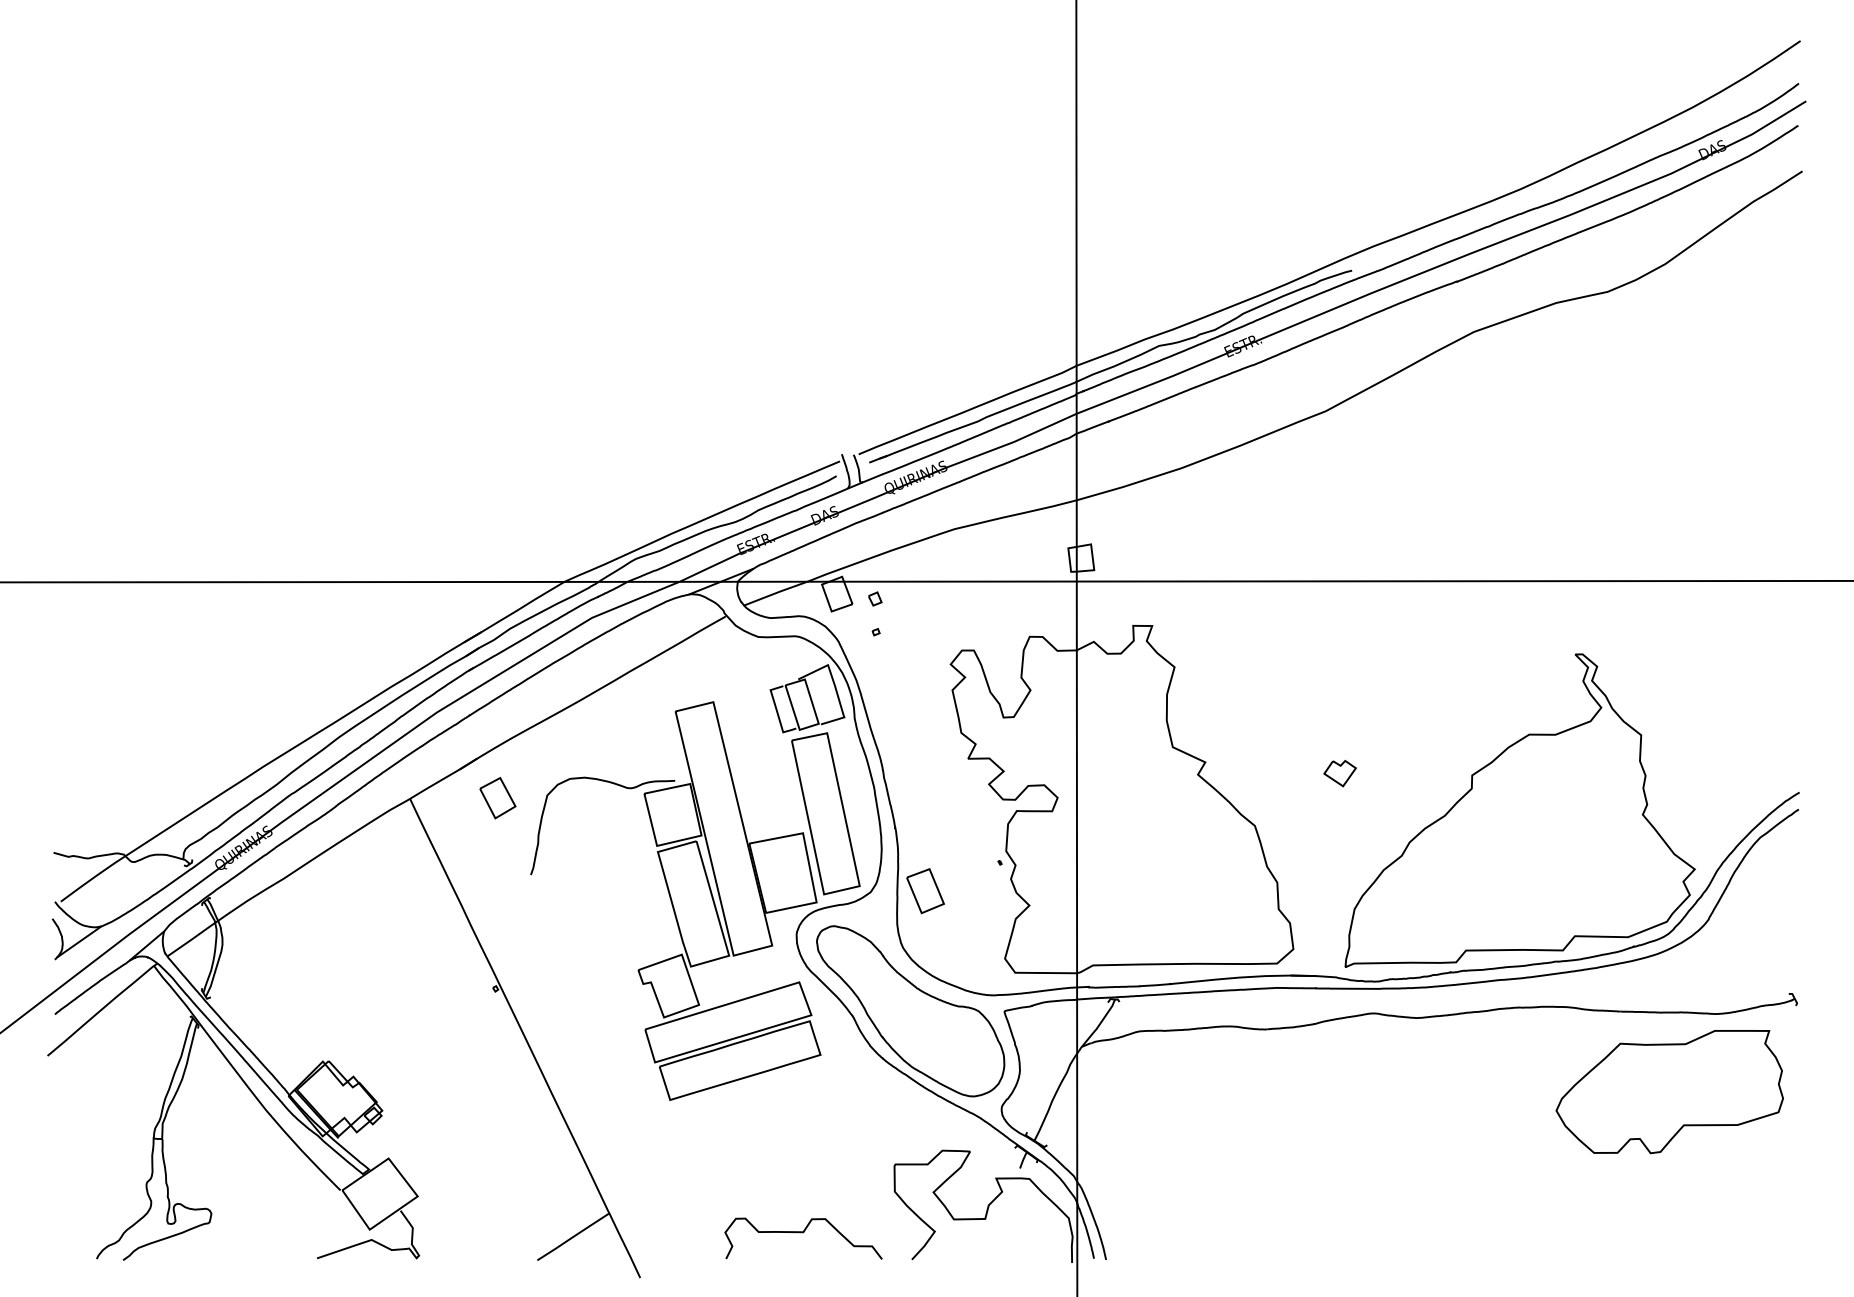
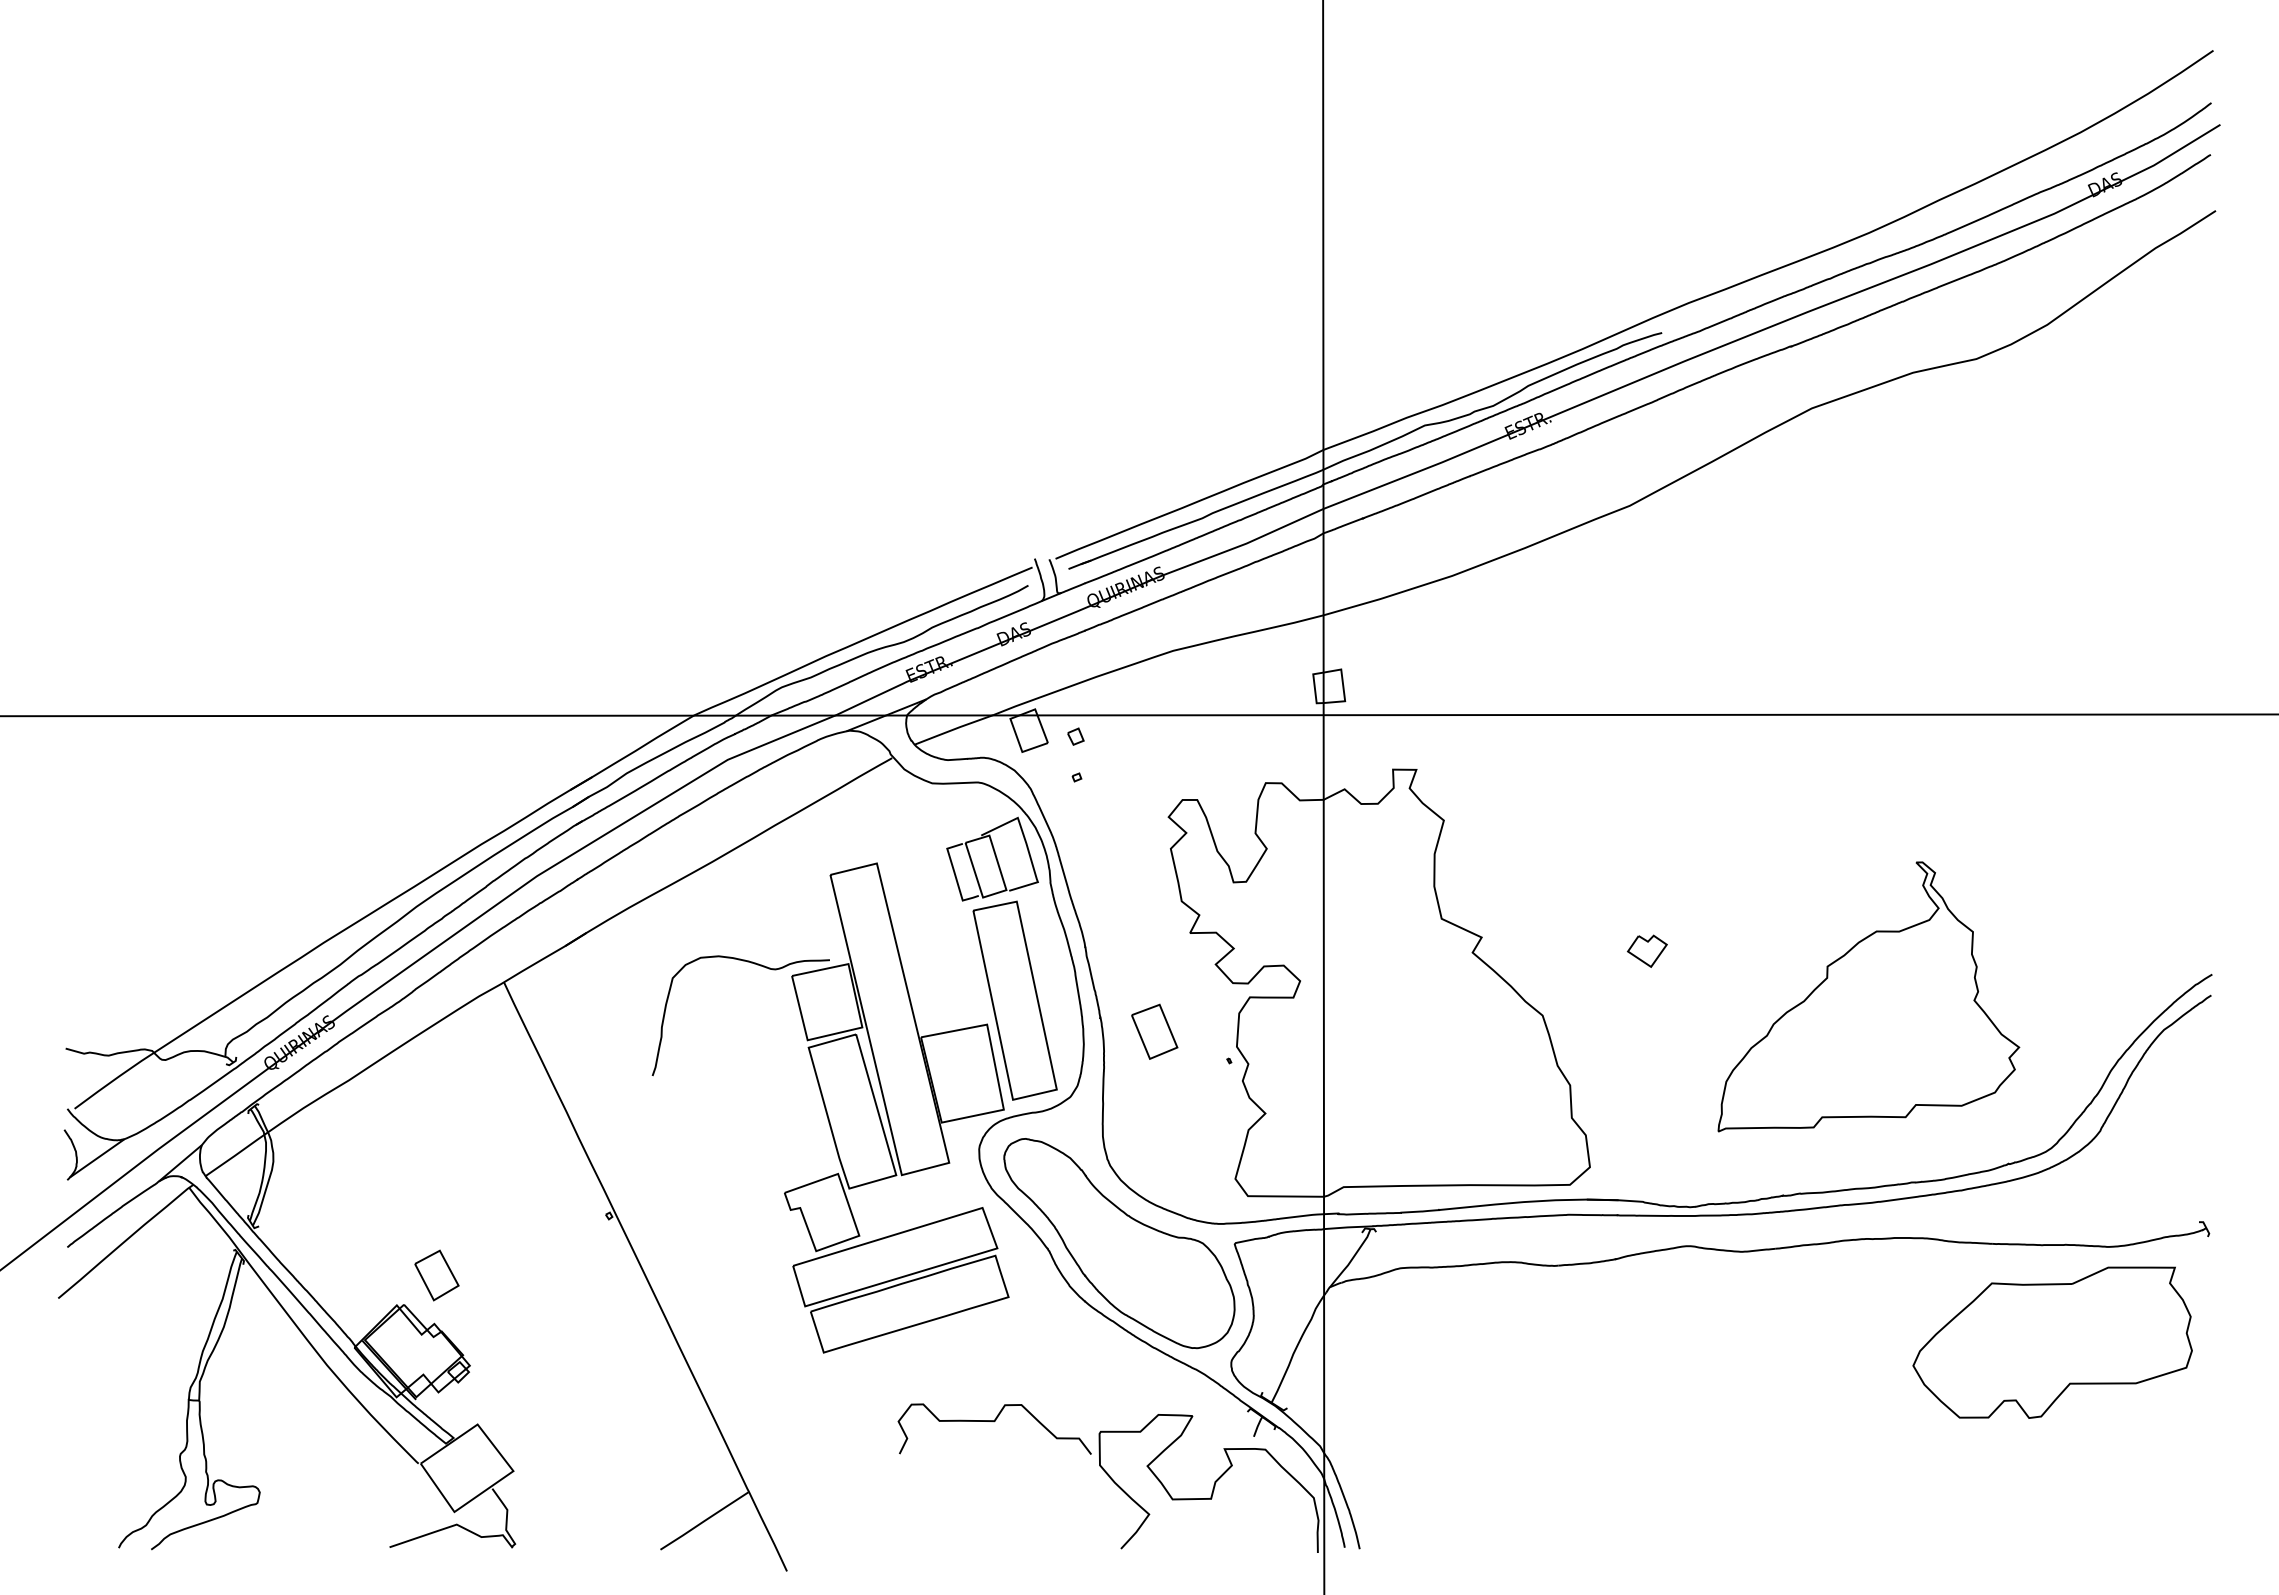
part: (497, 798) -> (436, 1275), moved
part: (1519, 810) -> (1868, 996), size x0.7
part: (925, 890) -> (1154, 1031), moved
curve: (803, 1233) -> (994, 1422), moved

